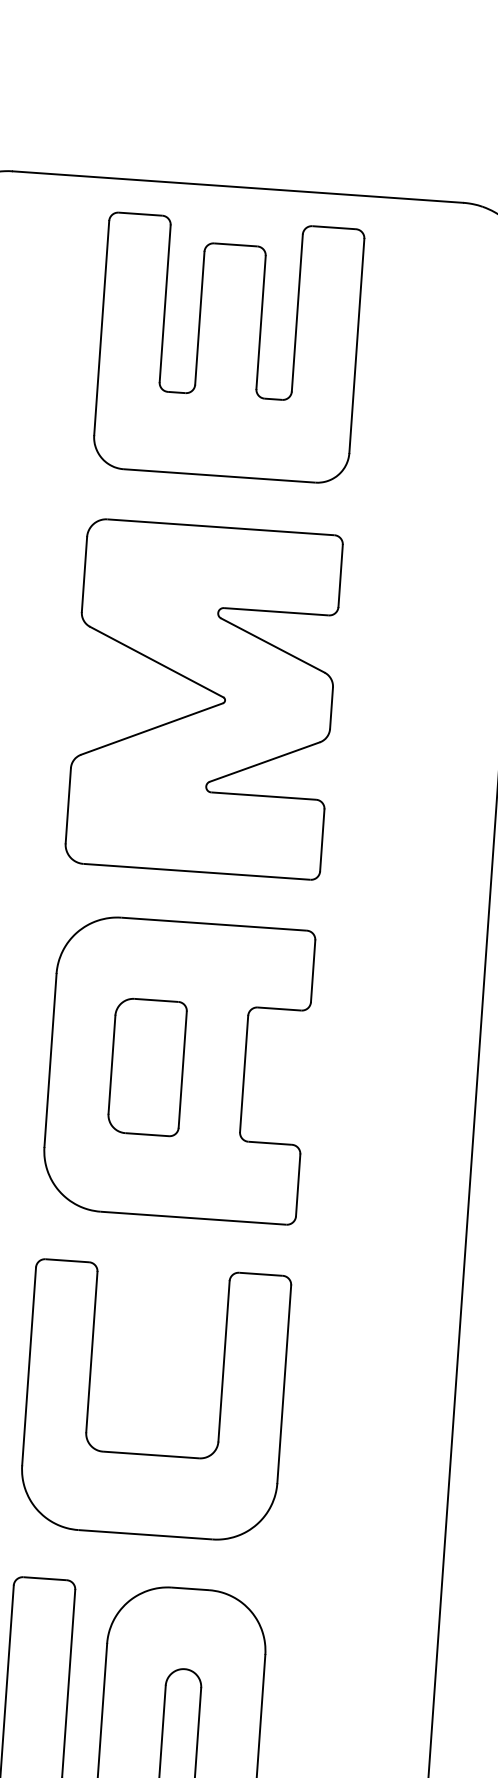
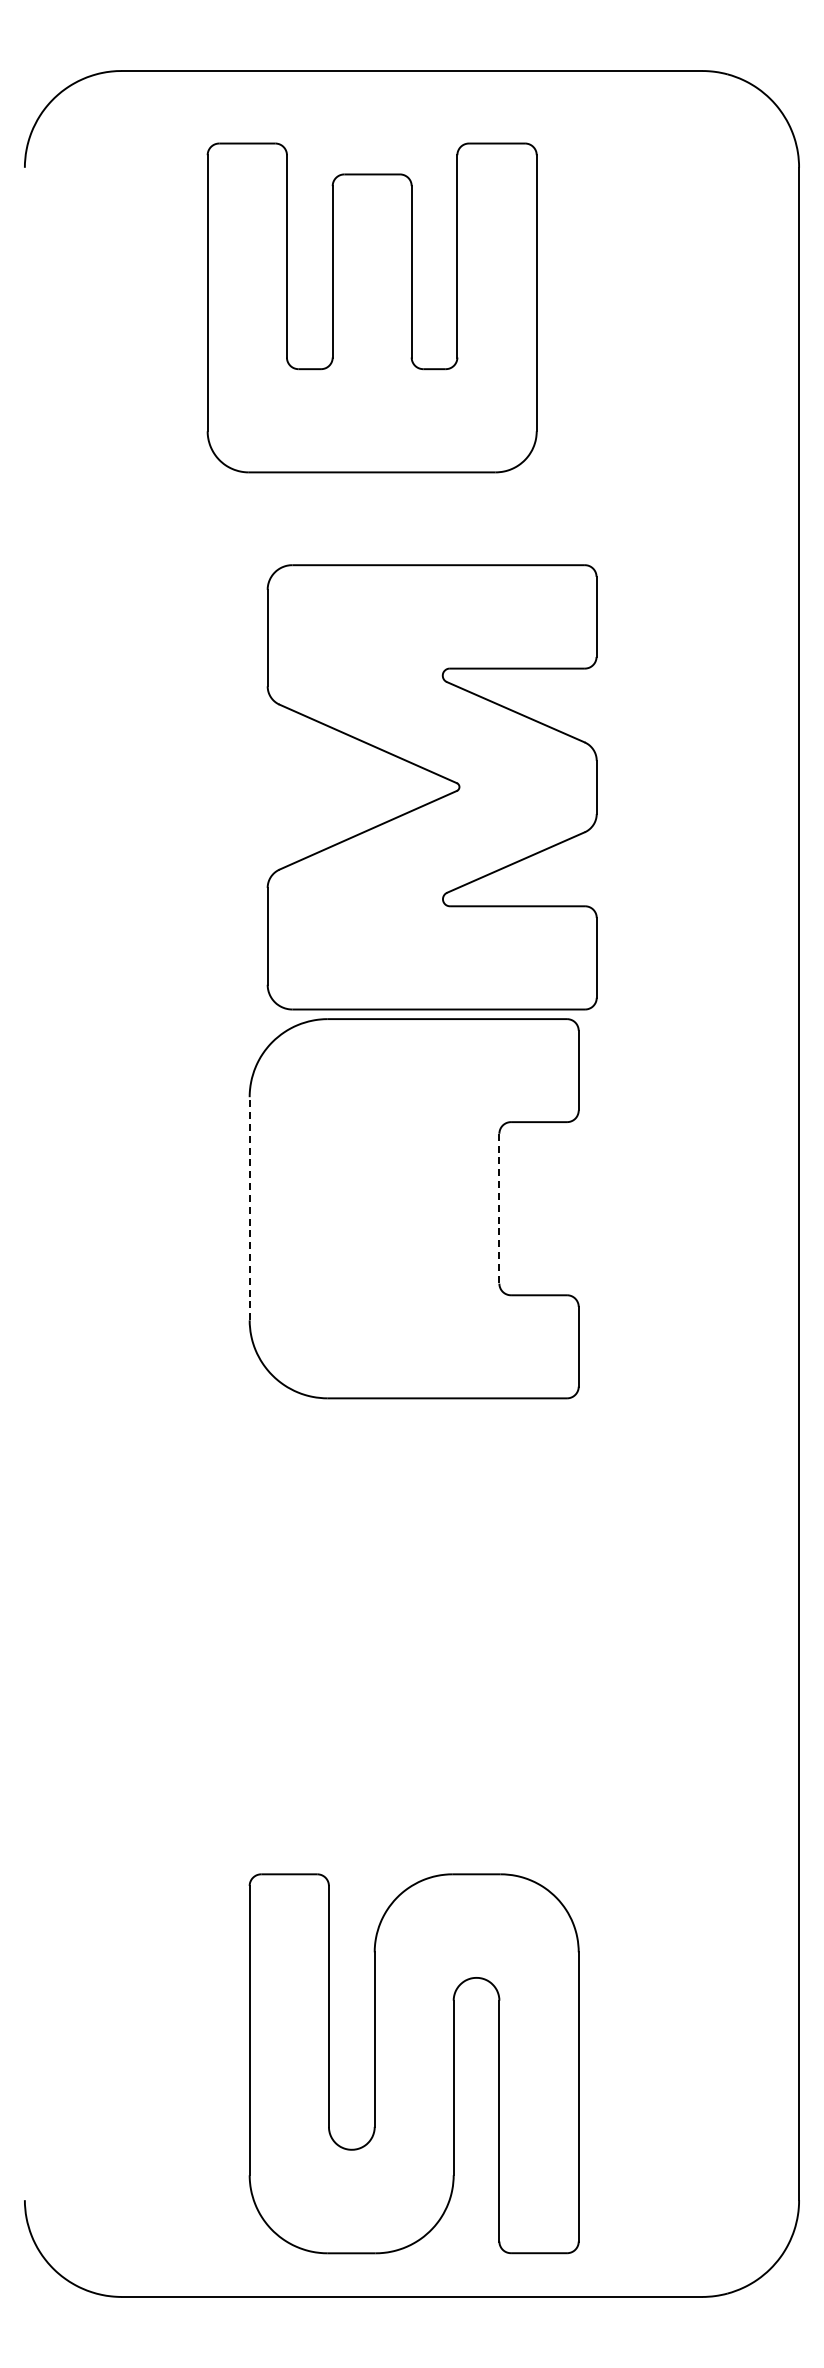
part: (227, 348) -> (371, 307), moved
part: (205, 708) -> (434, 799), moved
line: (50, 1060) -> (249, 1208), solid -> dashed
part: (147, 1067) -> (374, 1208), removed
line: (244, 1073) -> (499, 1208), solid -> dashed
part: (150, 1454) -> (413, 1705), removed

